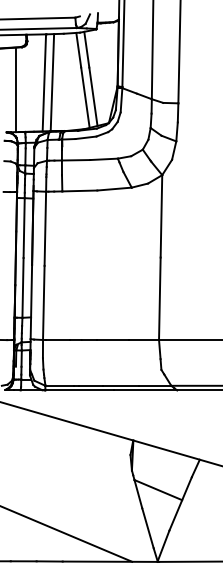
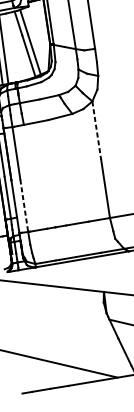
line: (161, 216) -> (96, 130), solid -> dashed
line: (43, 303) -> (24, 206), solid -> dashed

